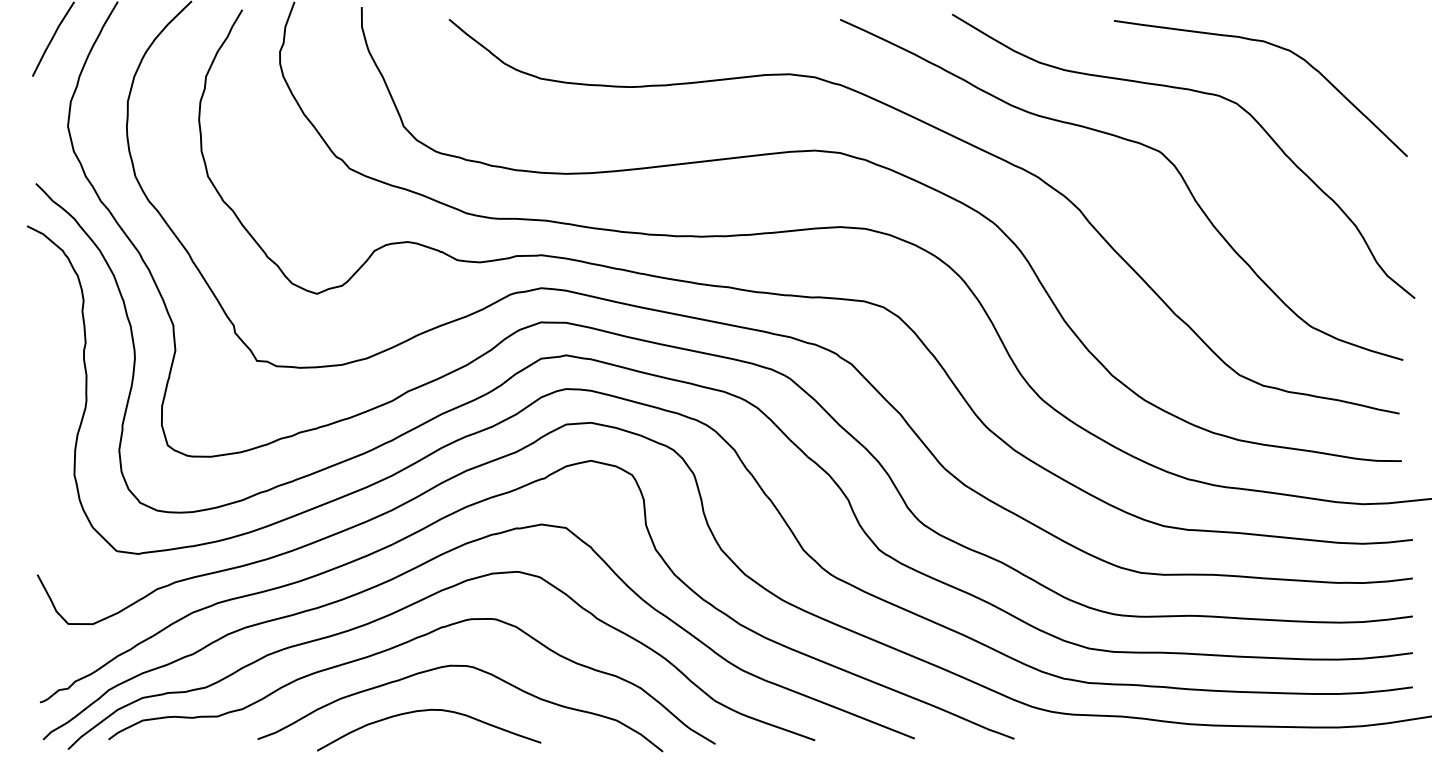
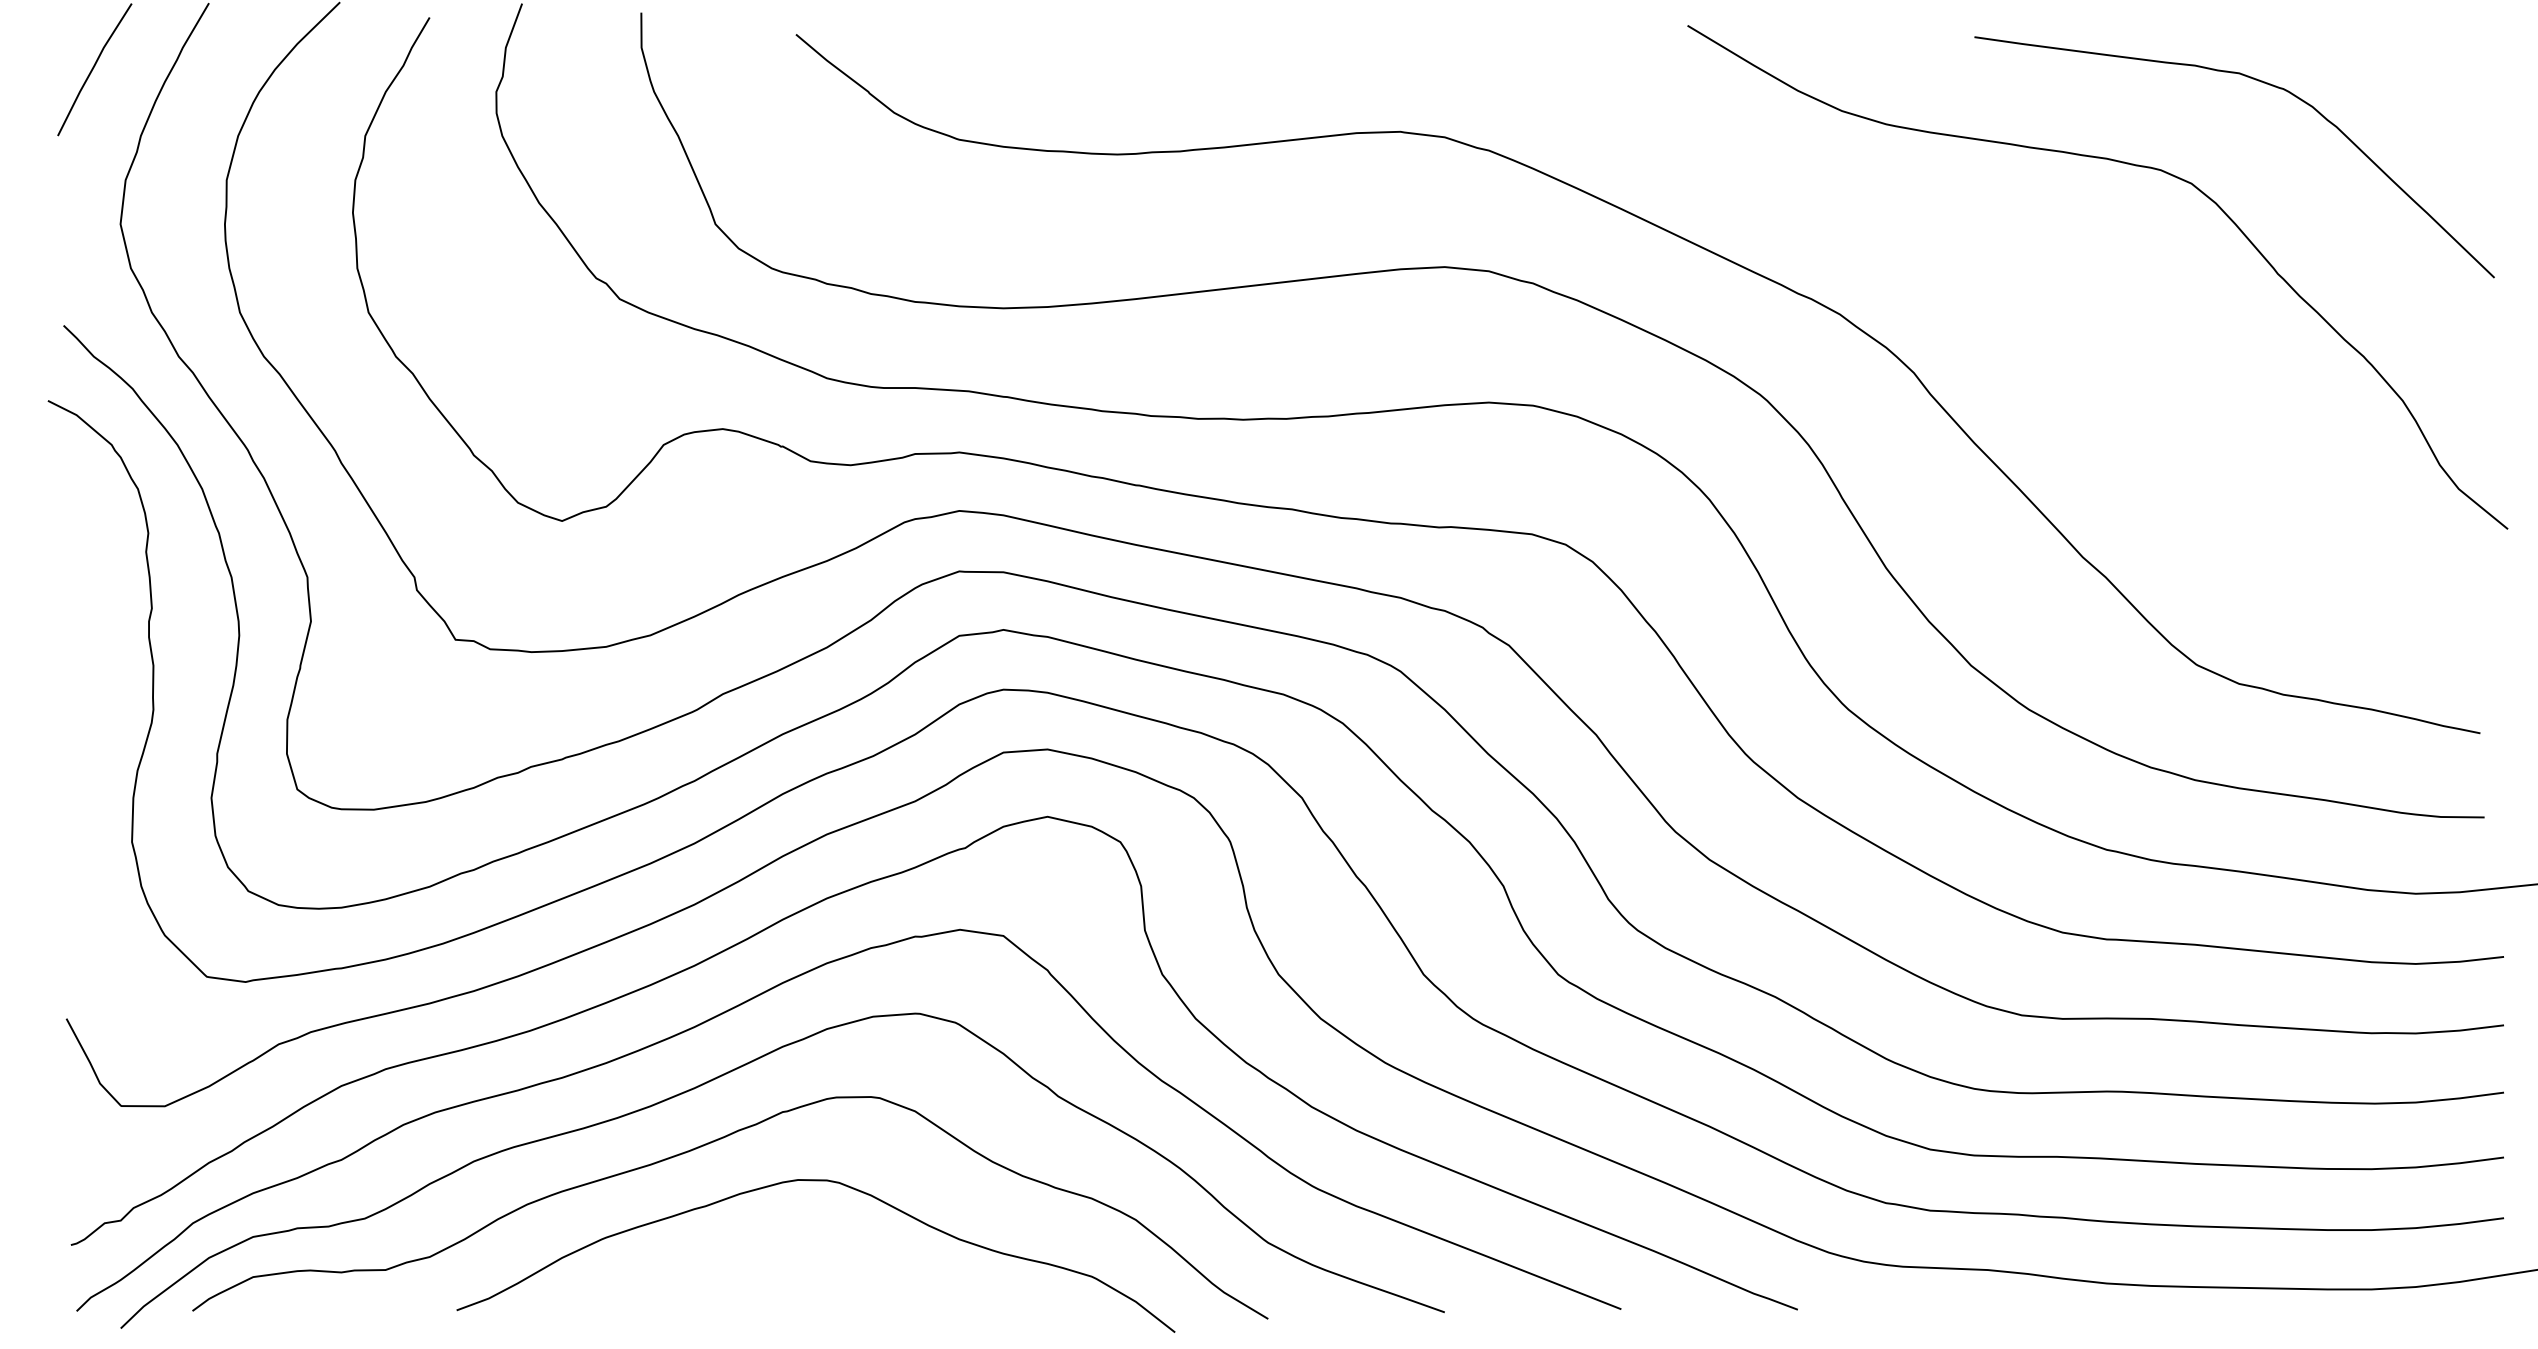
curve: (1132, 142) -> (2007, 252), removed
curve: (427, 711) -> (757, 1261), removed

